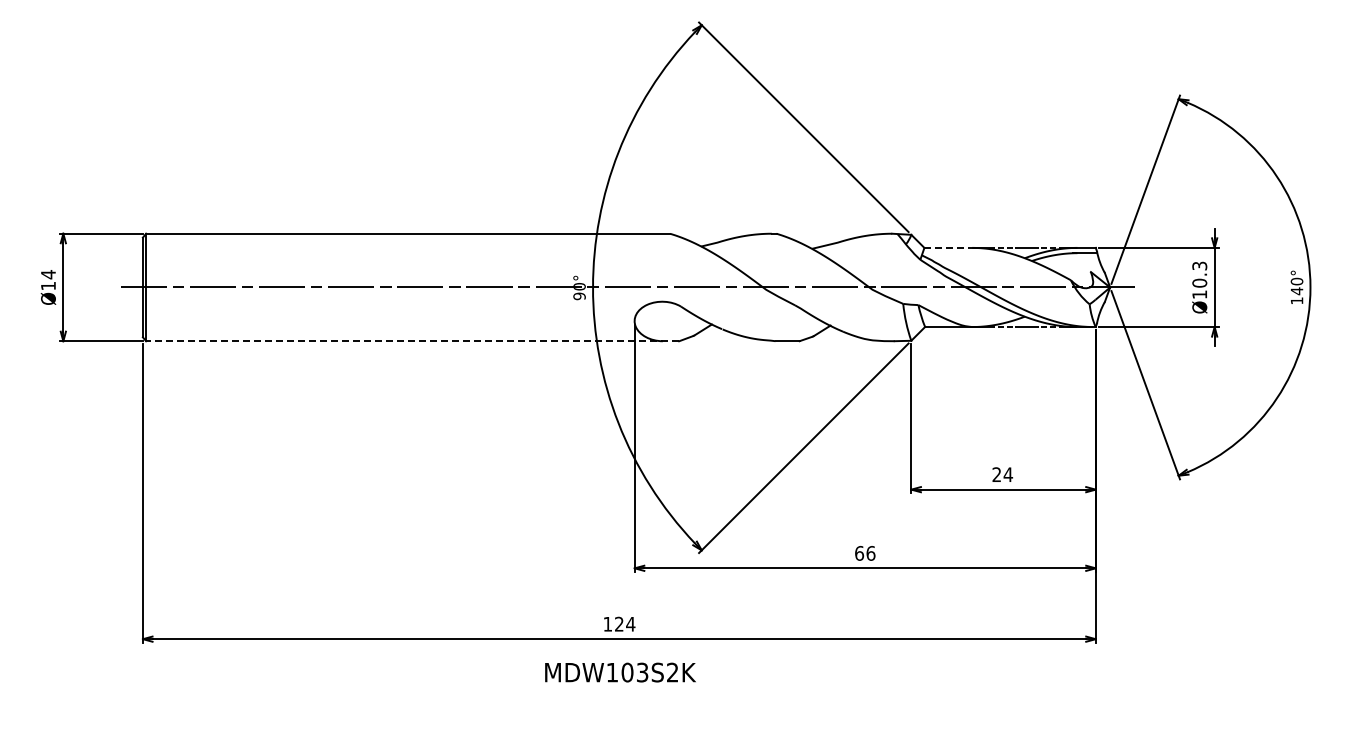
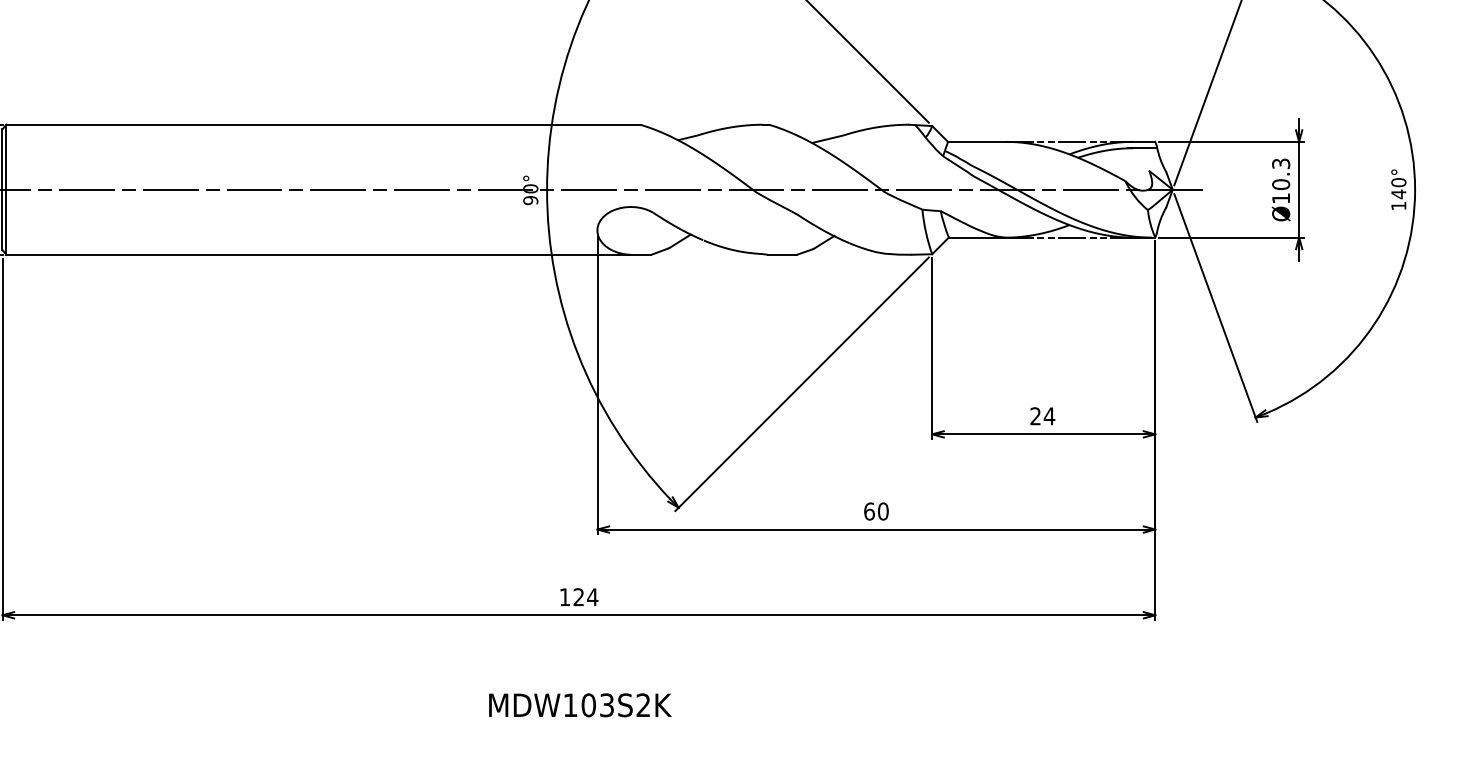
line: (948, 247) -> (977, 141), dashed -> solid
line: (412, 341) -> (328, 255), dashed -> solid
text: (870, 553) -> (882, 511), 66 -> 60
text: (620, 672) -> (580, 705), moved

